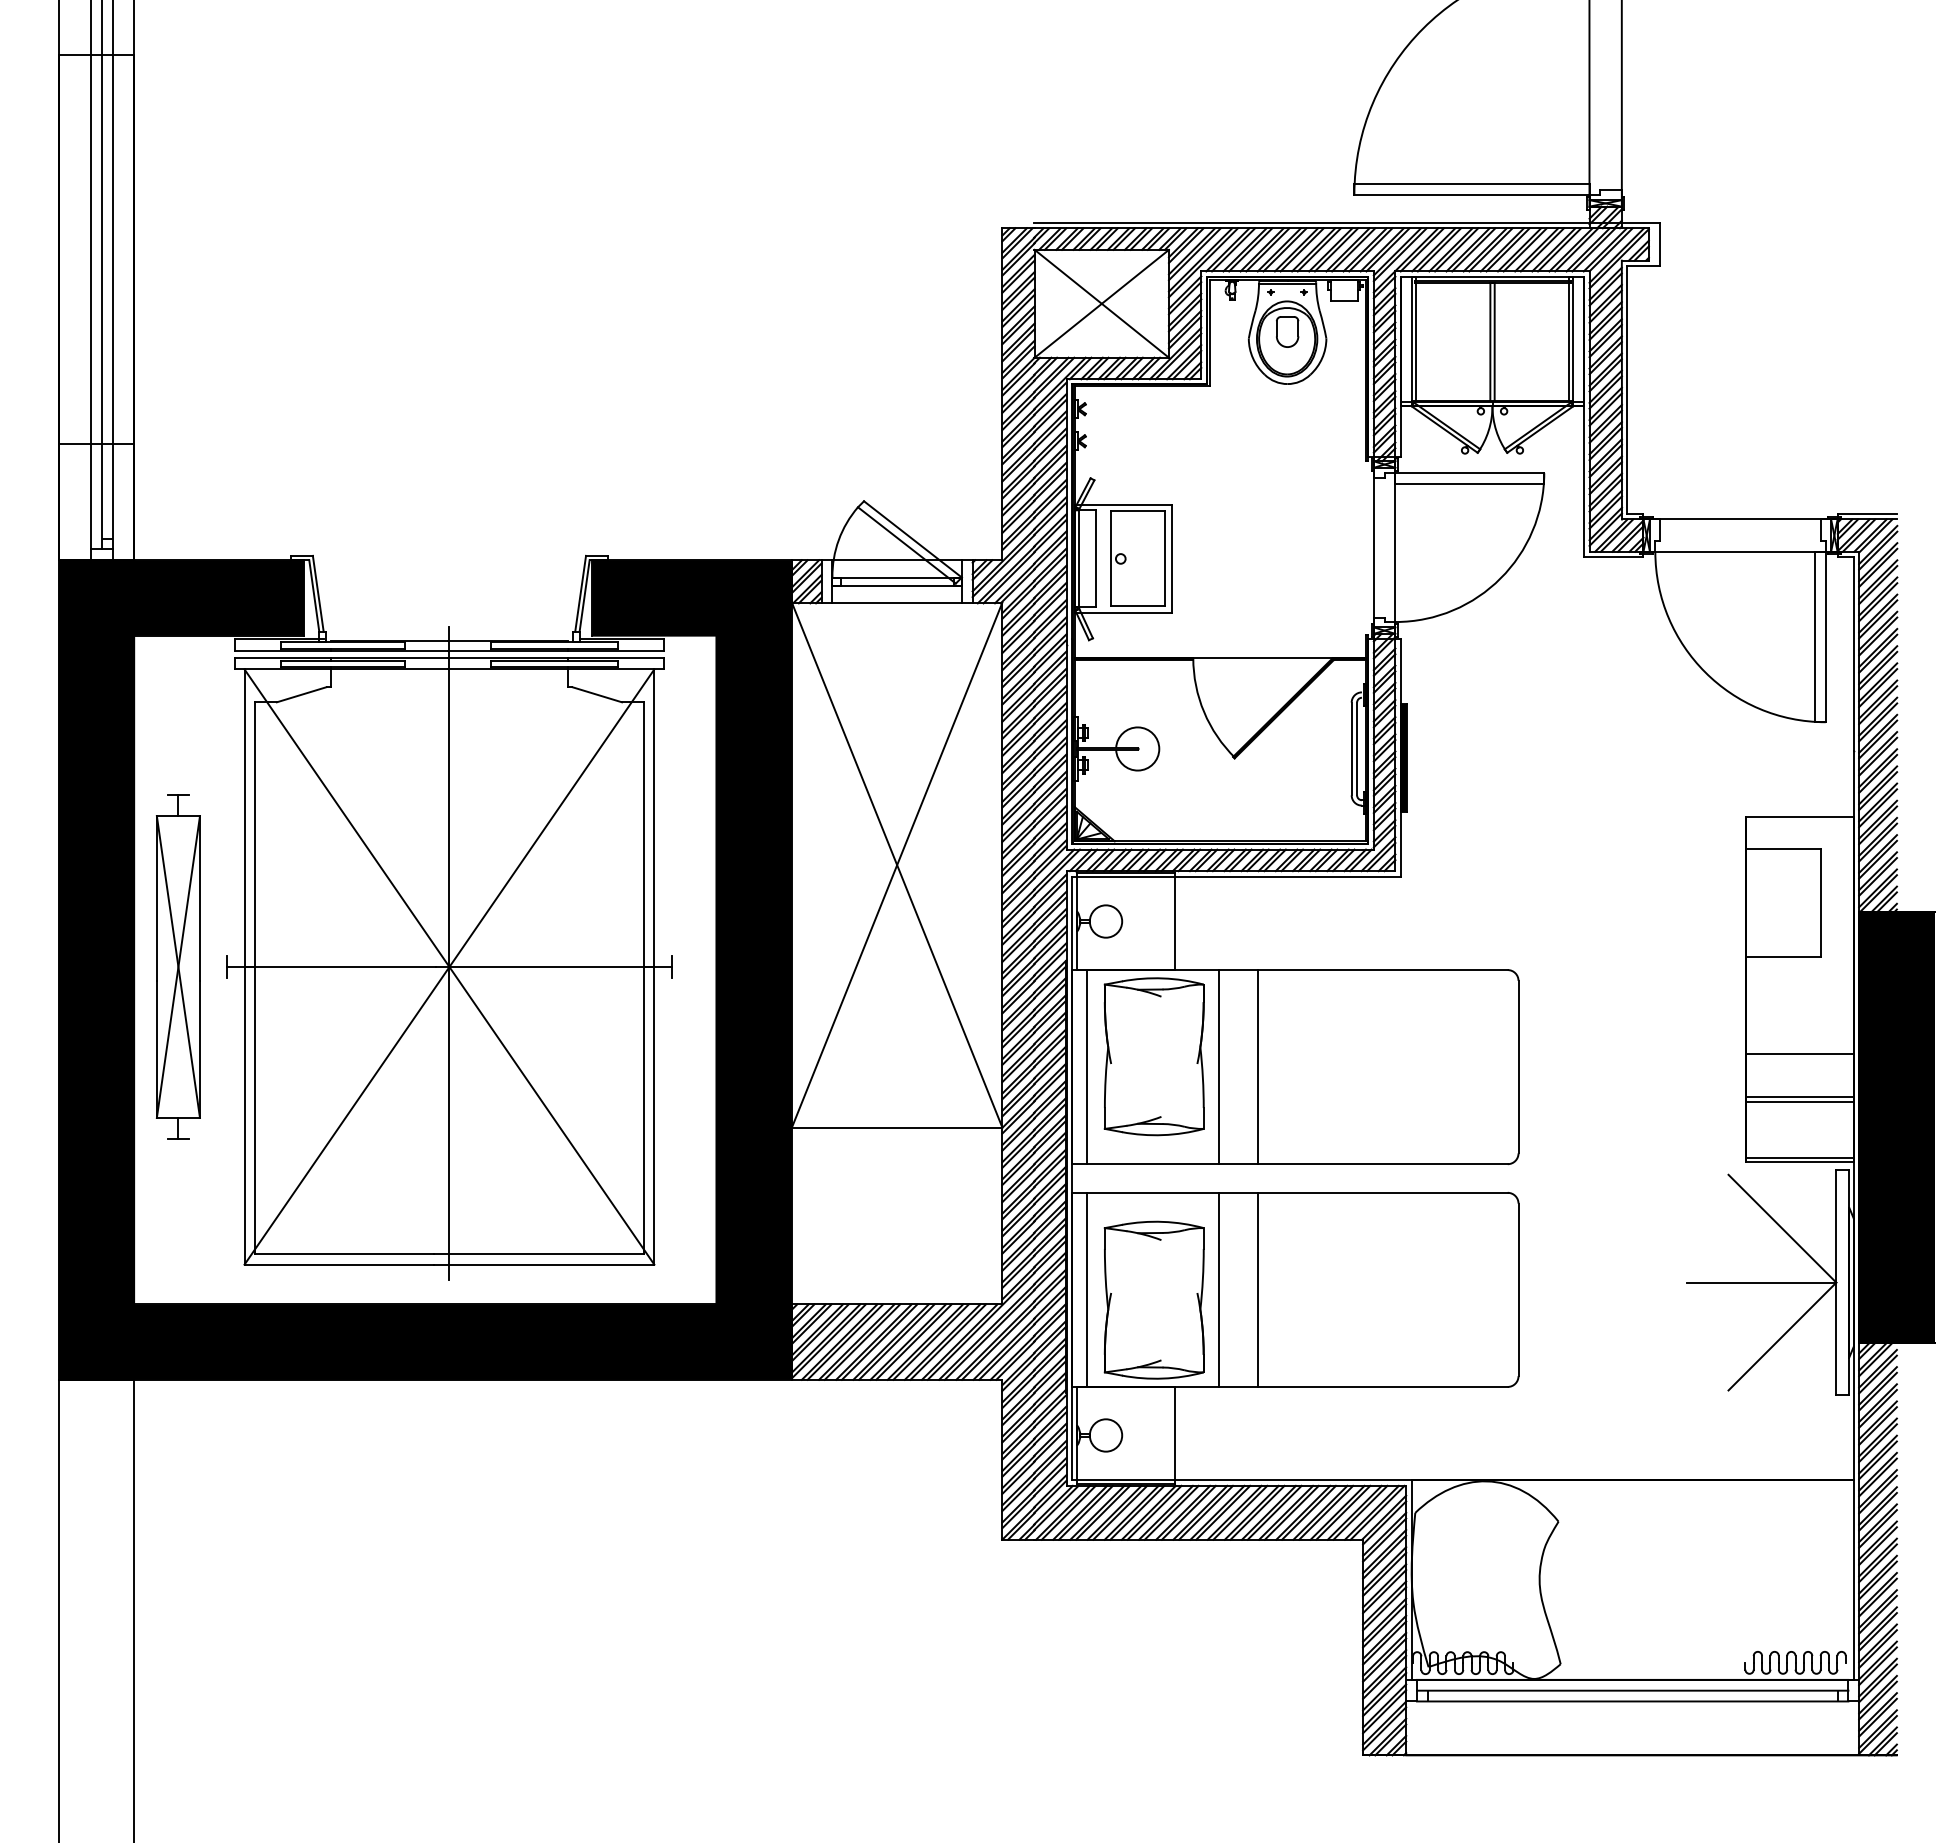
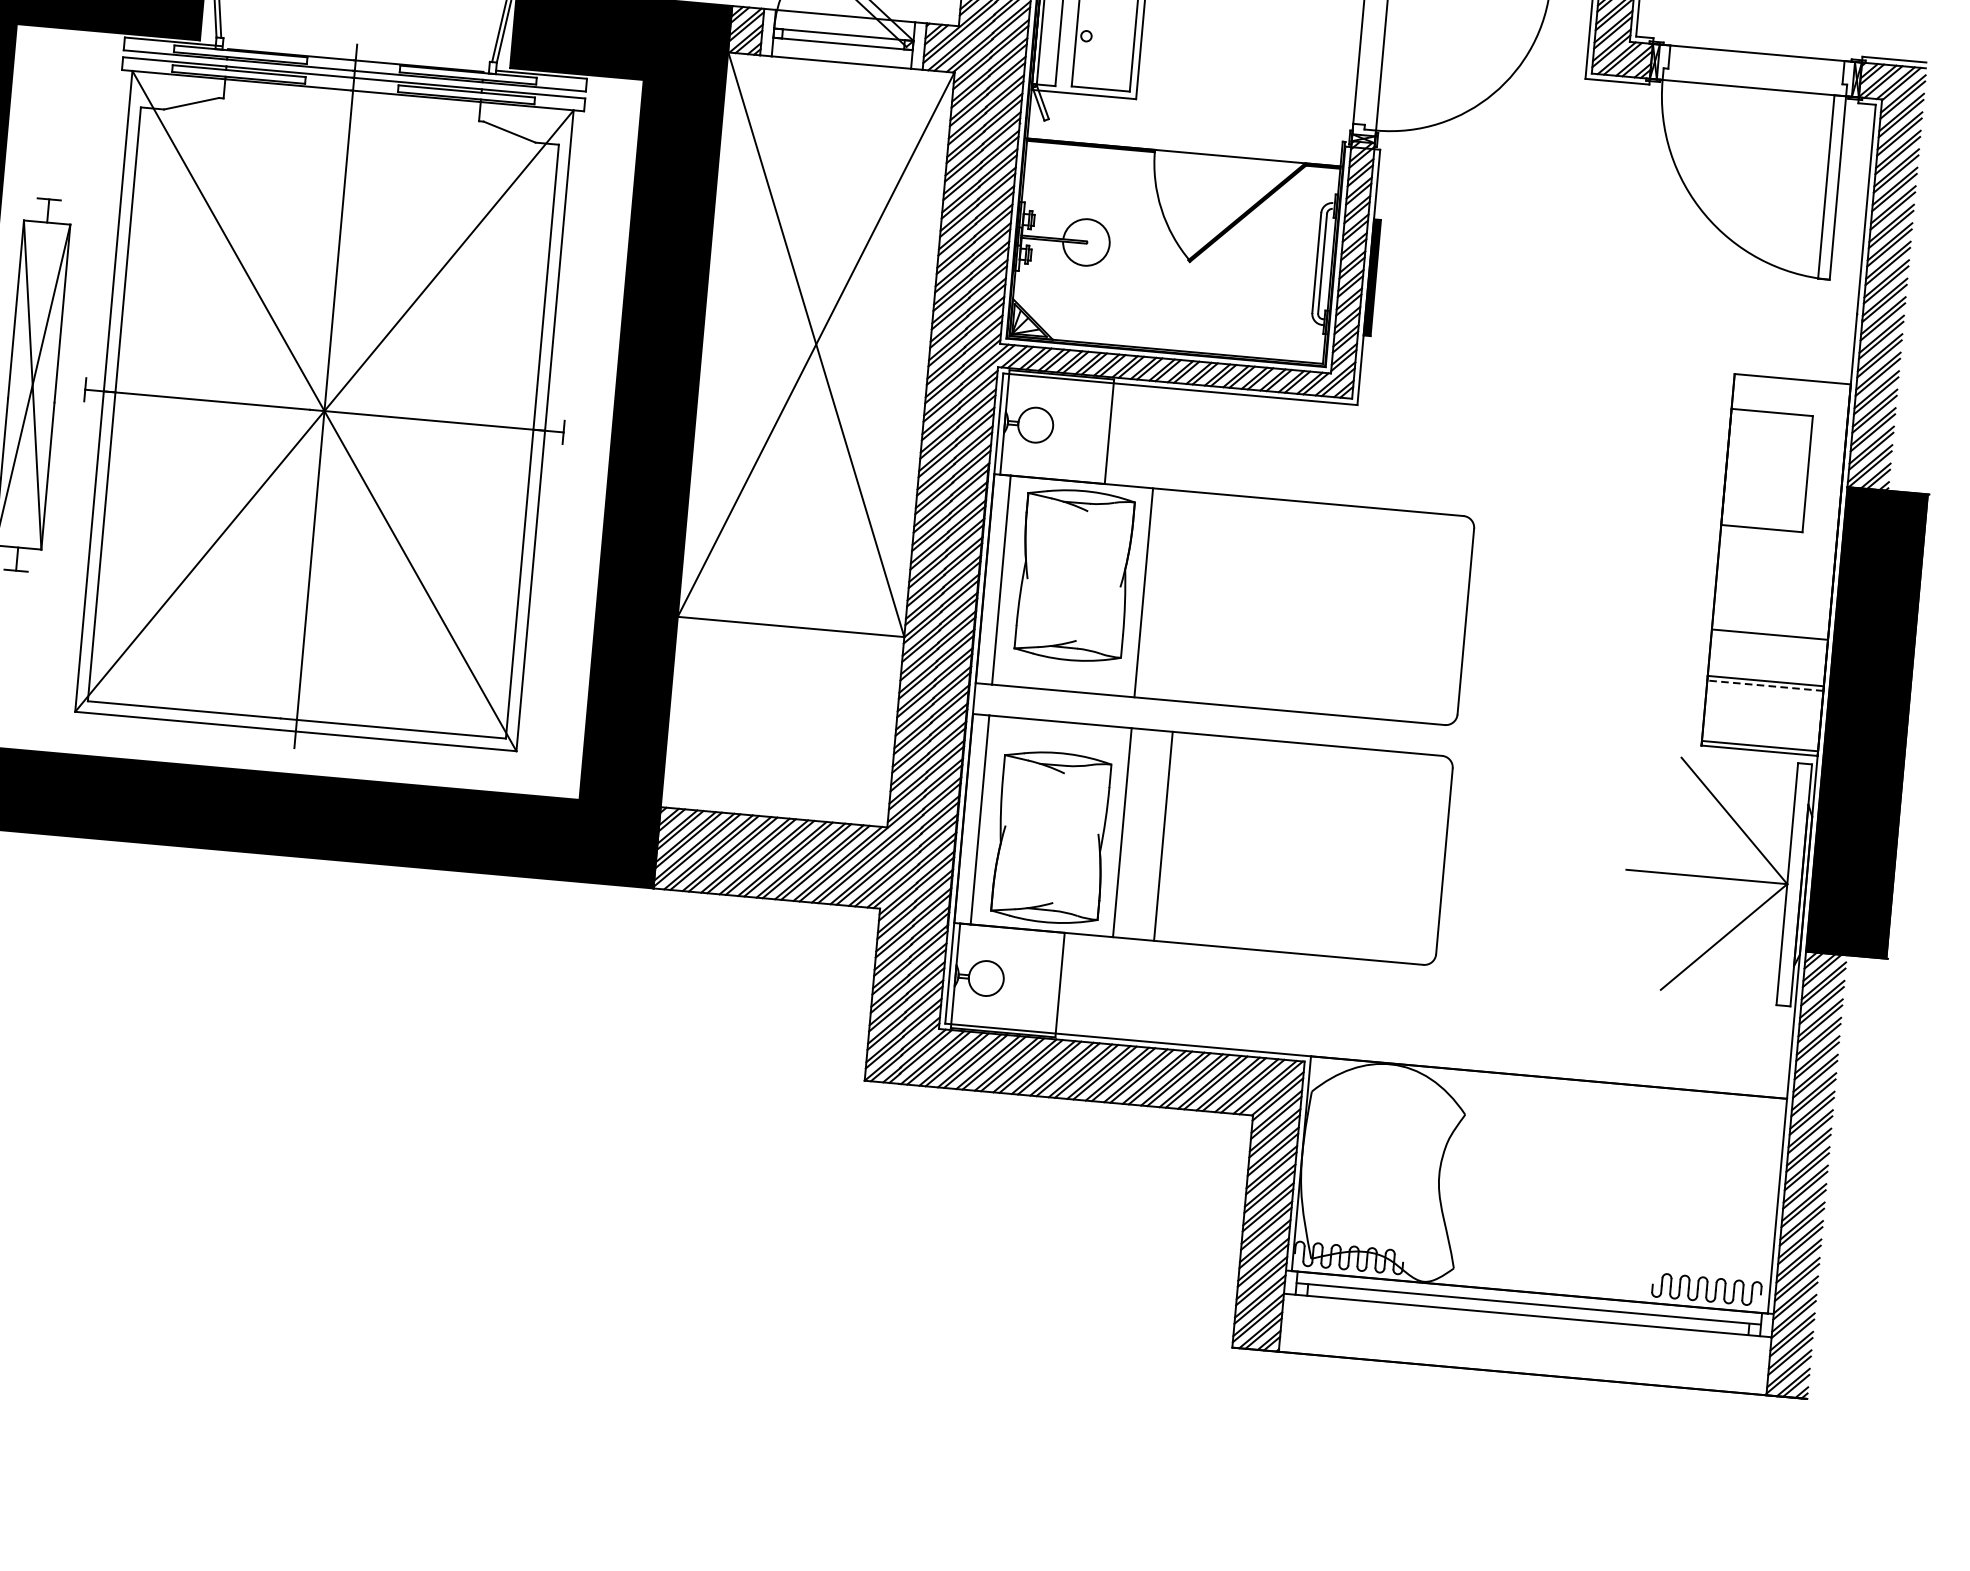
line: (1257, 1067) -> (1184, 596), removed
line: (1799, 1101) -> (1765, 685), solid -> dashed

